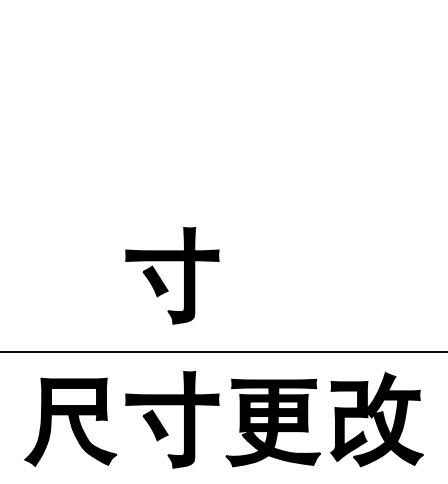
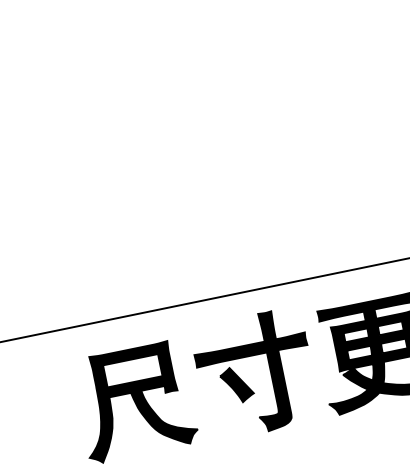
part: (162, 280) -> (209, 209), removed

